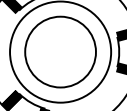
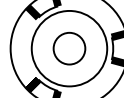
circle: (60, 51) -> (69, 48), size x0.6

